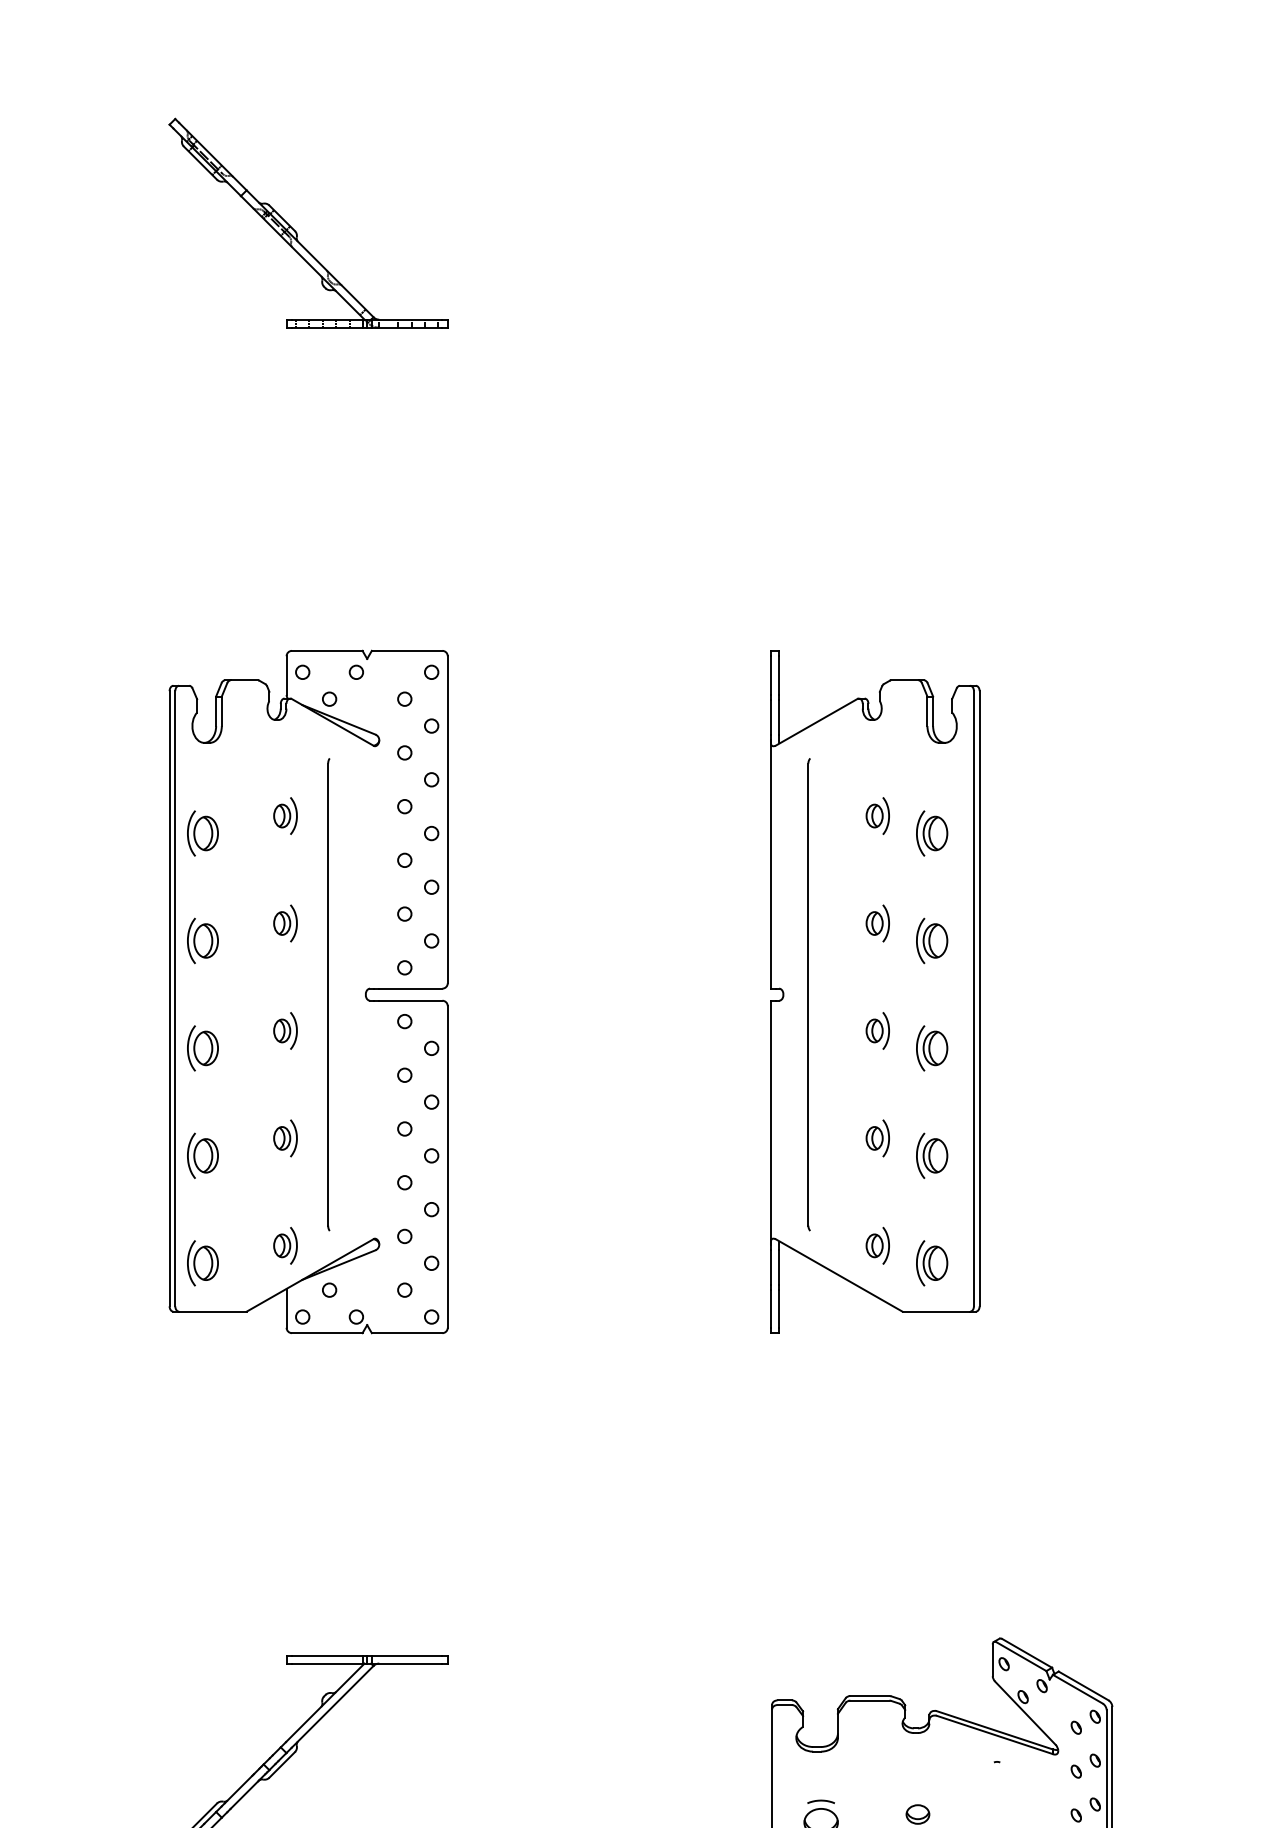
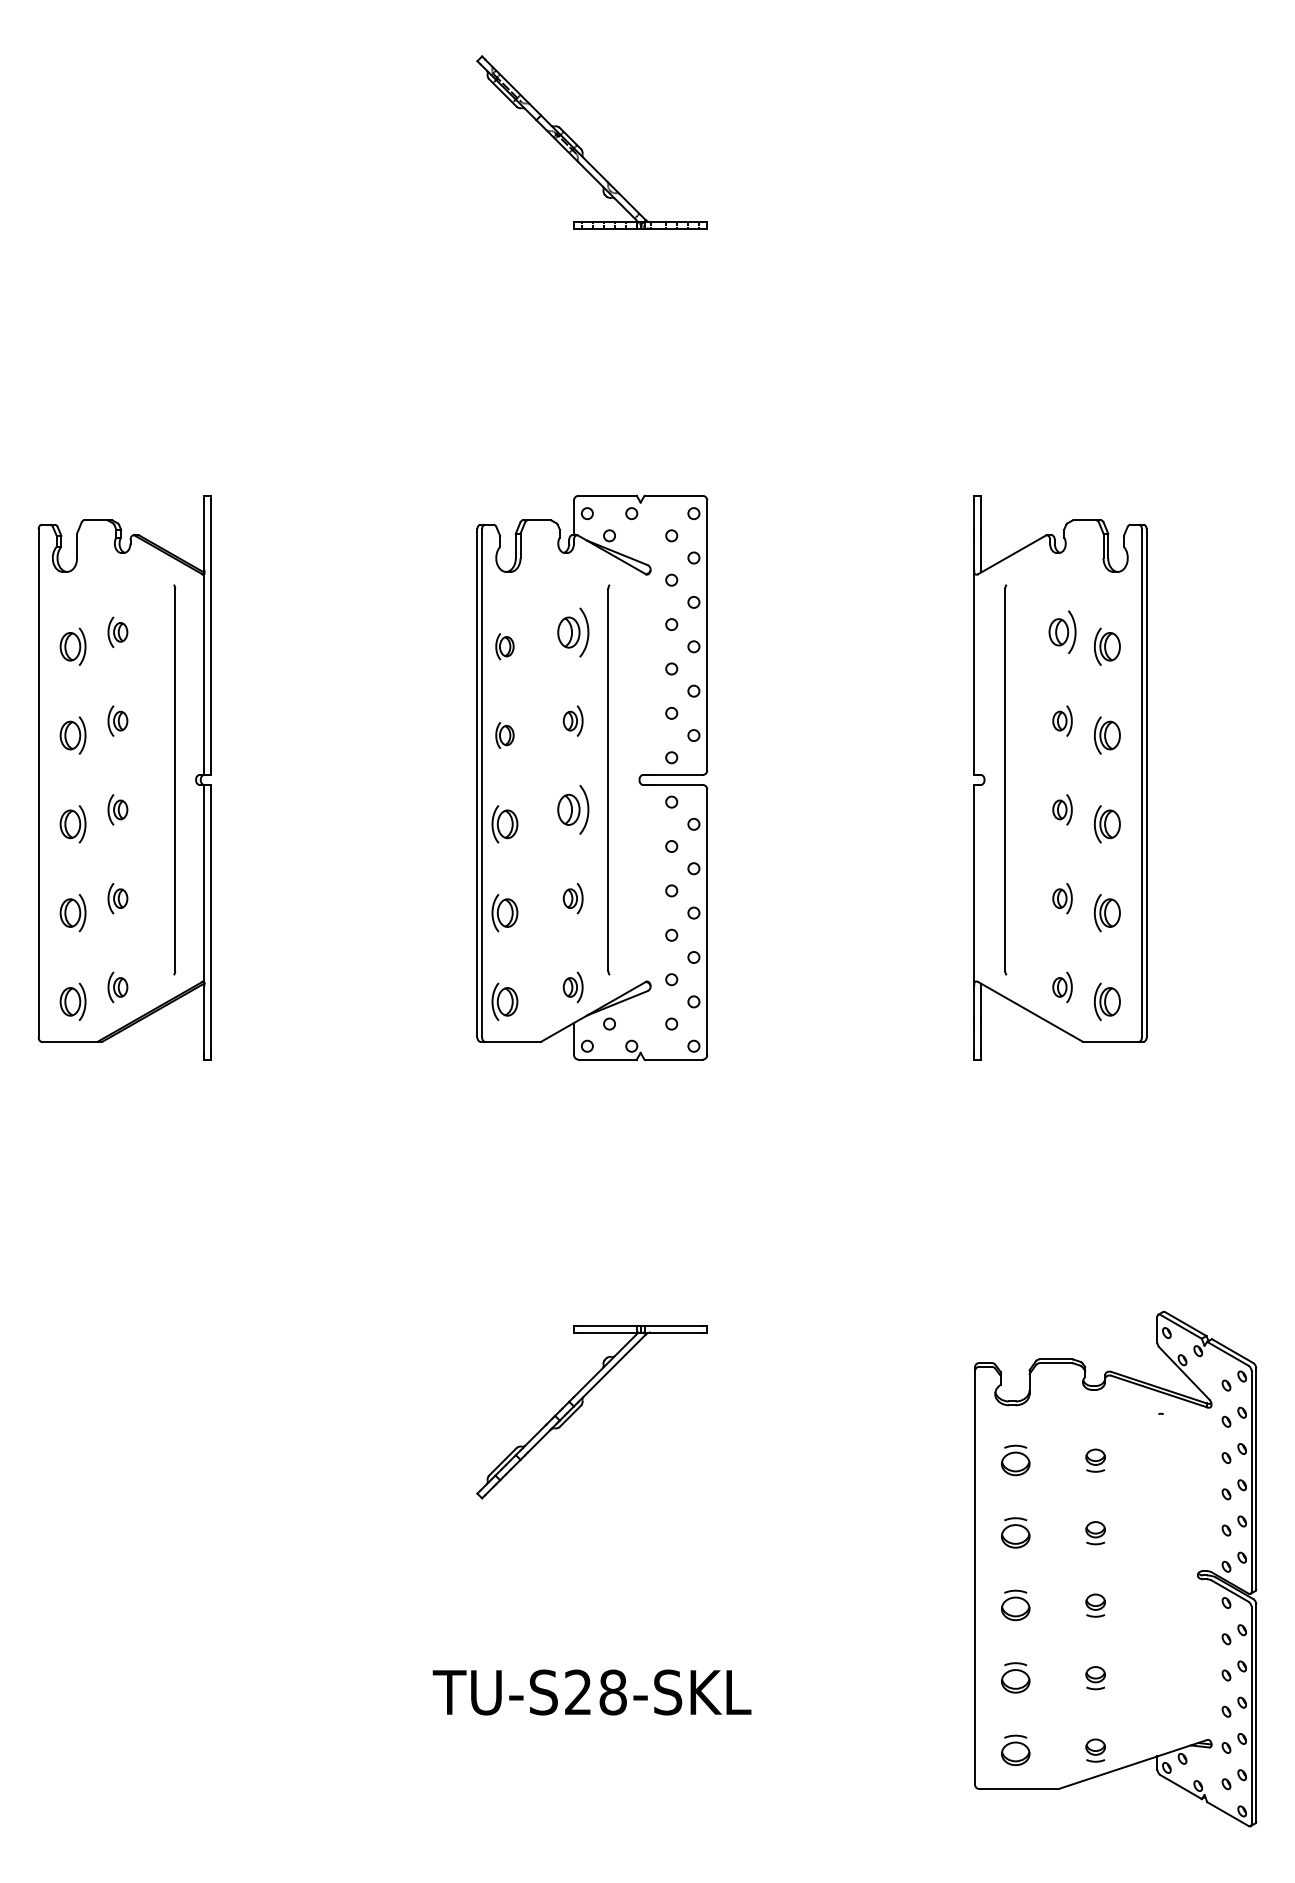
part: (284, 815) -> (572, 631), size x1.6
part: (877, 816) -> (1062, 632), size x1.4
part: (202, 833) -> (504, 646), size x0.7
part: (202, 940) -> (504, 735), size x0.7
part: (284, 1030) -> (572, 809), size x1.6

